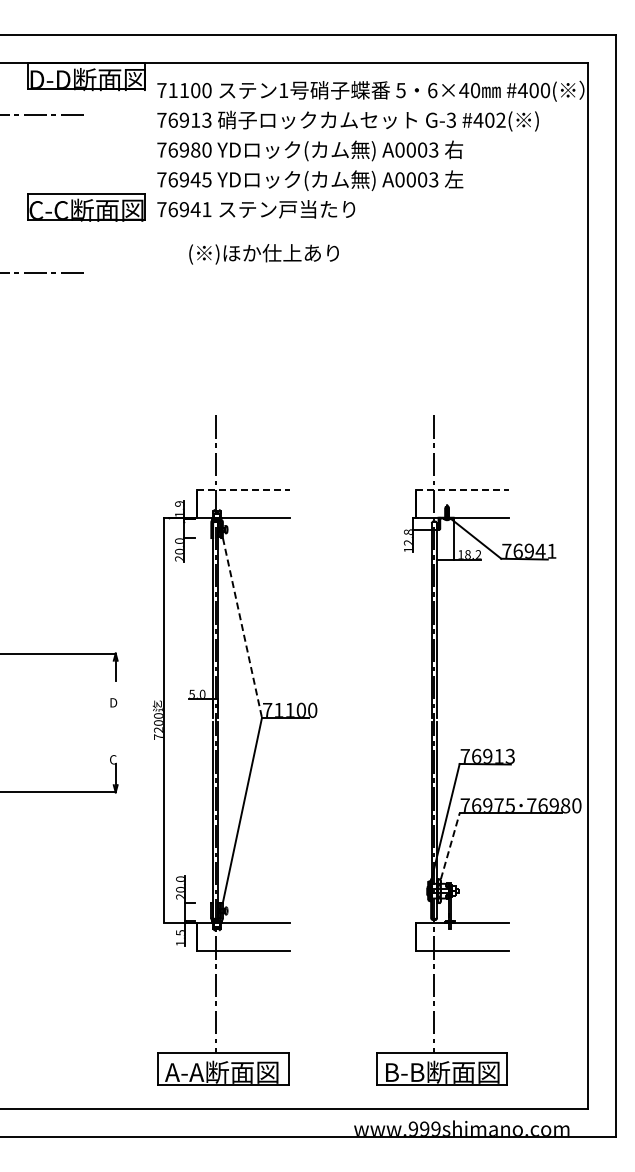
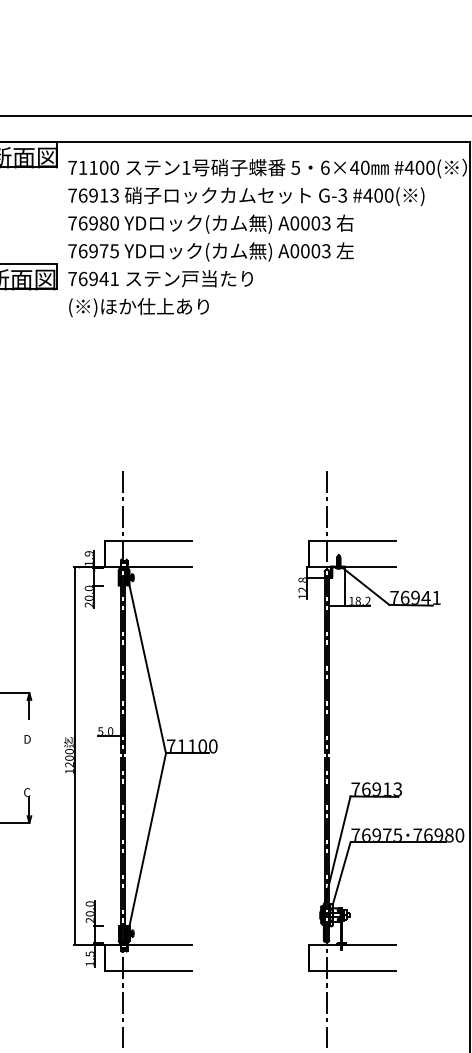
text: (500, 119) -> (388, 194), #402( -> #400(
text: (195, 179) -> (103, 250), 76945 -> 76975
text: (263, 254) -> (138, 307), moved
line: (243, 489) -> (148, 540), dashed -> solid
line: (462, 489) -> (353, 540), dashed -> solid
line: (242, 627) -> (147, 669), dashed -> solid
text: (158, 736) -> (69, 770), 7200 -> 1200
line: (450, 845) -> (341, 872), dashed -> solid

